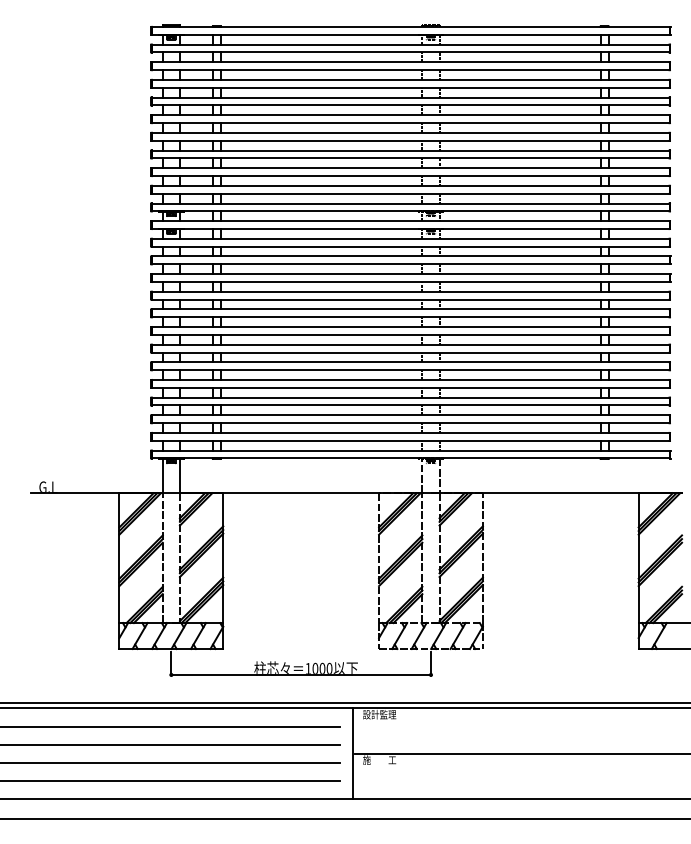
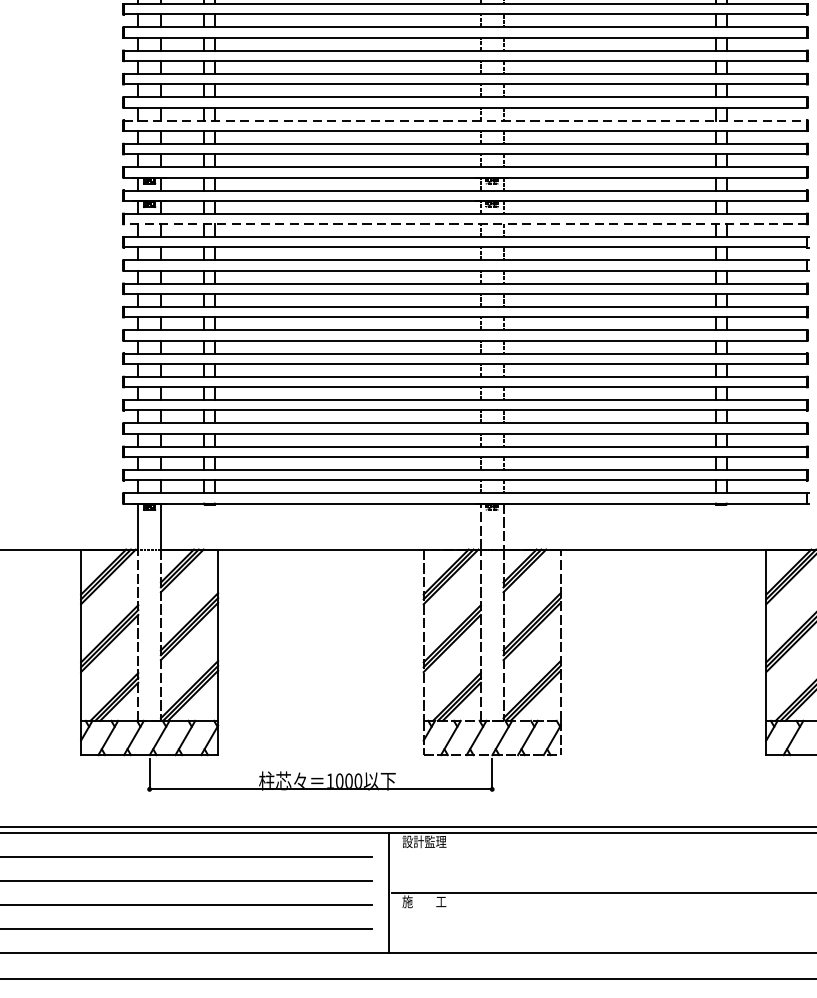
line: (410, 168) -> (465, 120), solid -> dashed
line: (410, 246) -> (465, 223), solid -> dashed

